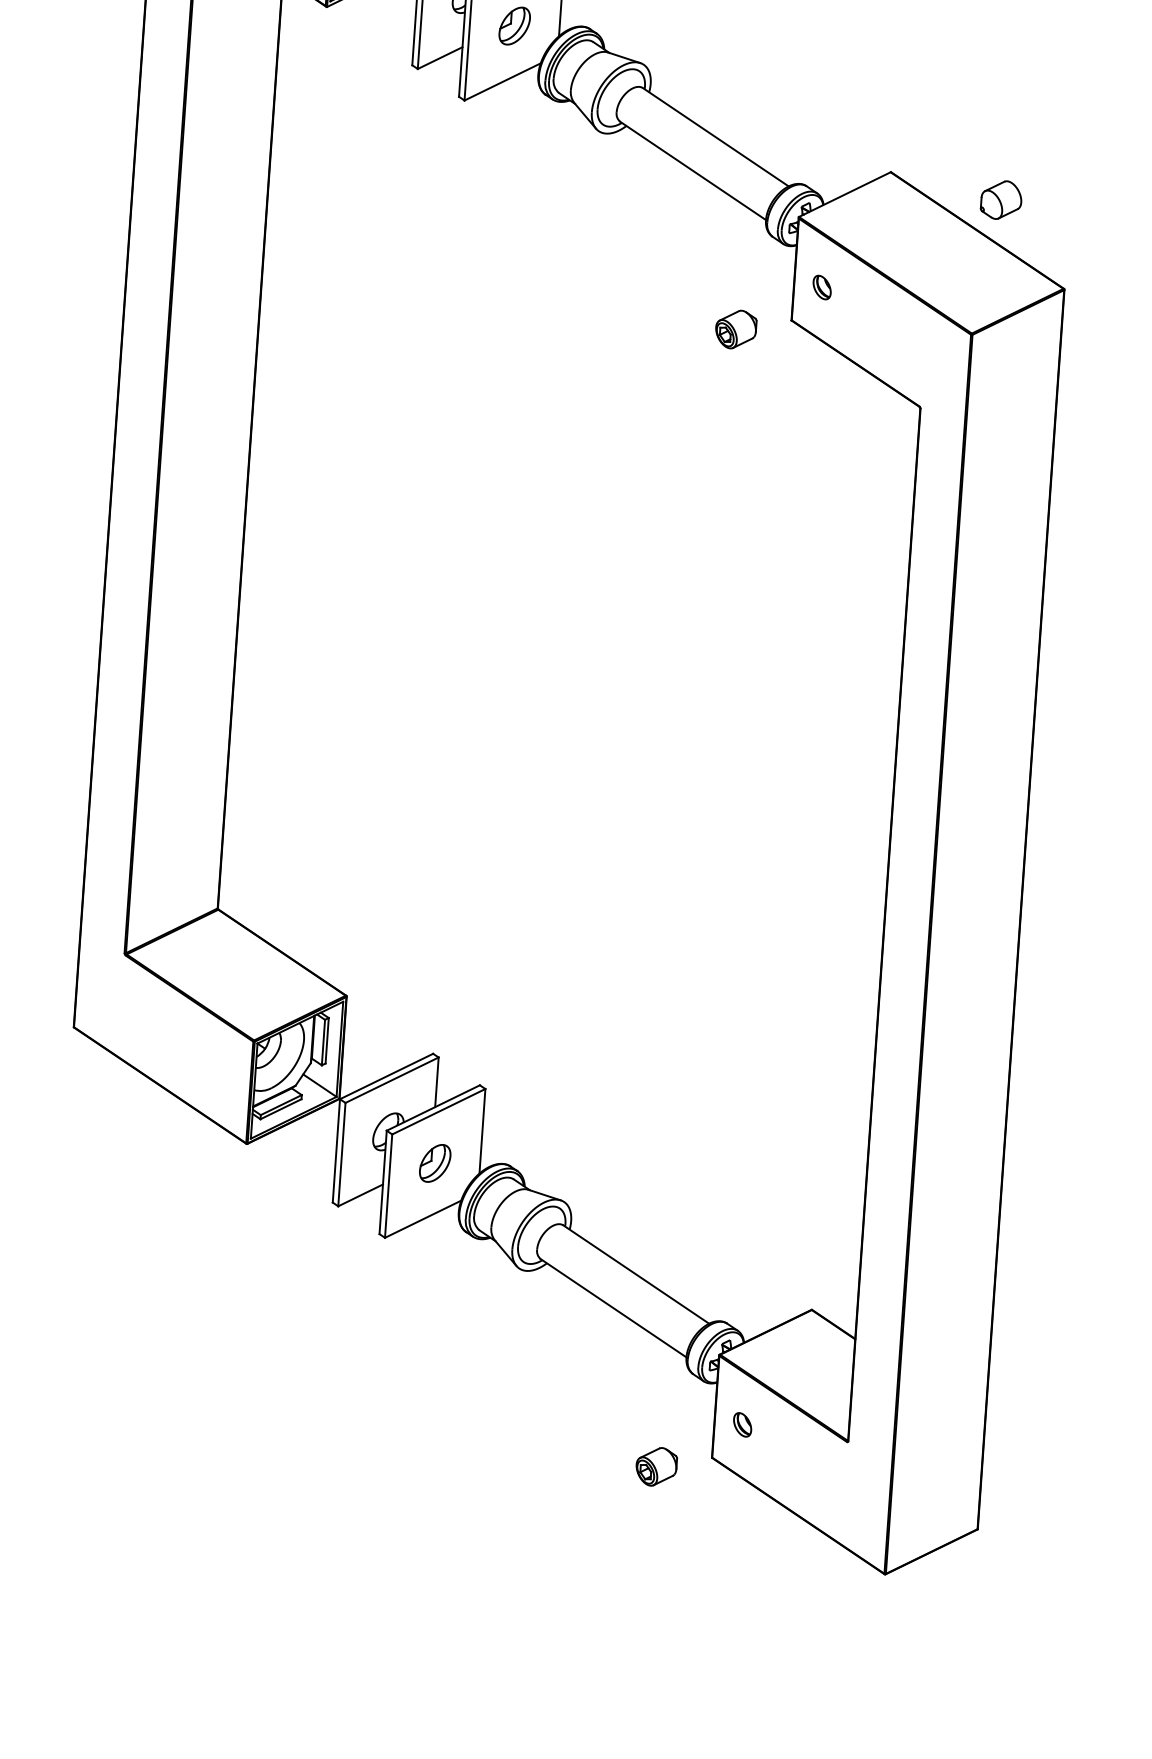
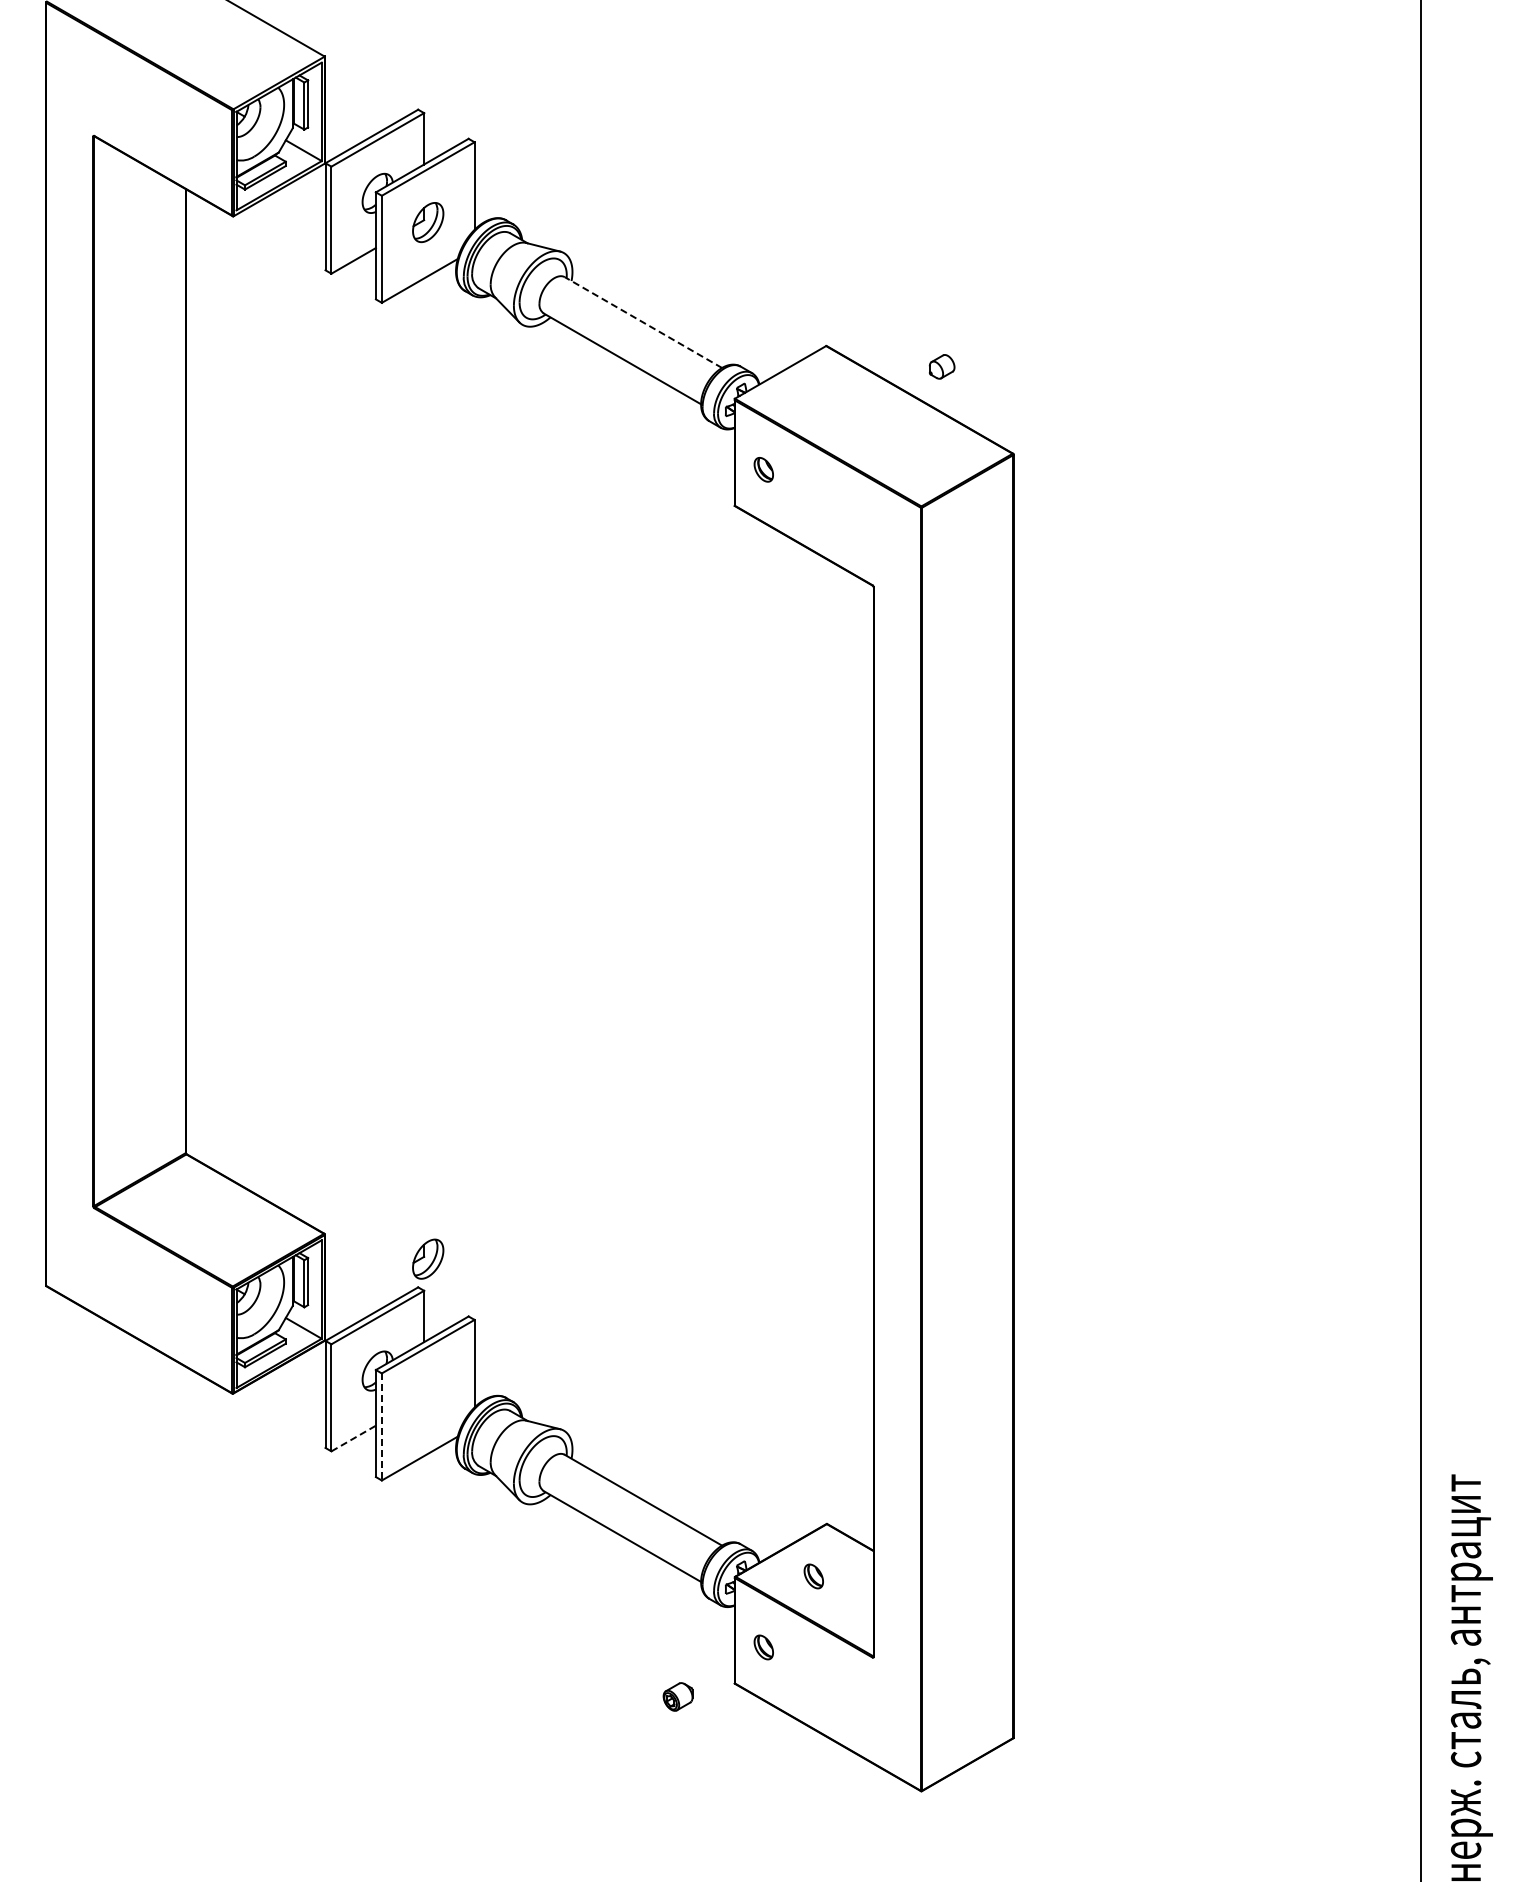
line: (715, 137) -> (643, 322), solid -> dashed
part: (1000, 199) -> (941, 366), size x0.6
part: (735, 328) -> (677, 518), removed
part: (435, 1162) -> (428, 1258), moved
line: (388, 1185) -> (381, 1426), solid -> dashed
line: (360, 1195) -> (353, 1438), solid -> dashed
part: (795, 1359) -> (813, 1576), added
part: (655, 1466) -> (677, 1696), size x0.7

